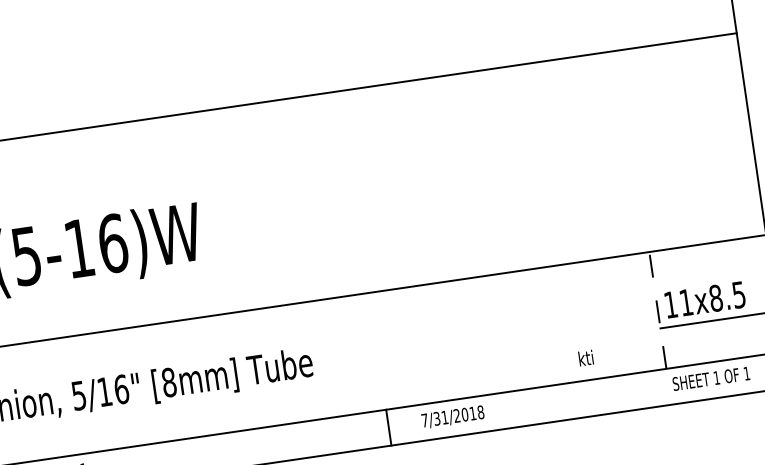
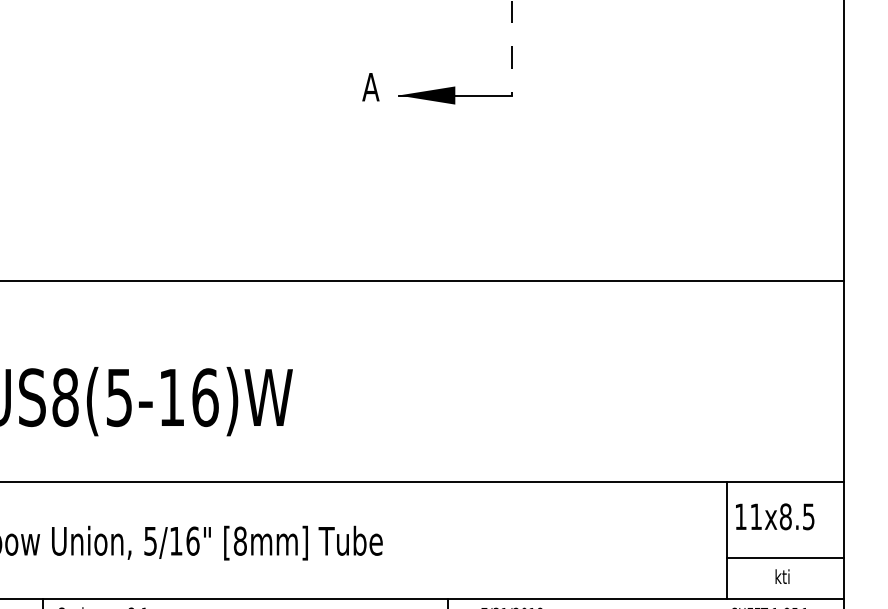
text: (705, 299) -> (775, 516), moved
line: (657, 309) -> (727, 539), dashed -> solid
text: (586, 357) -> (782, 576), moved

